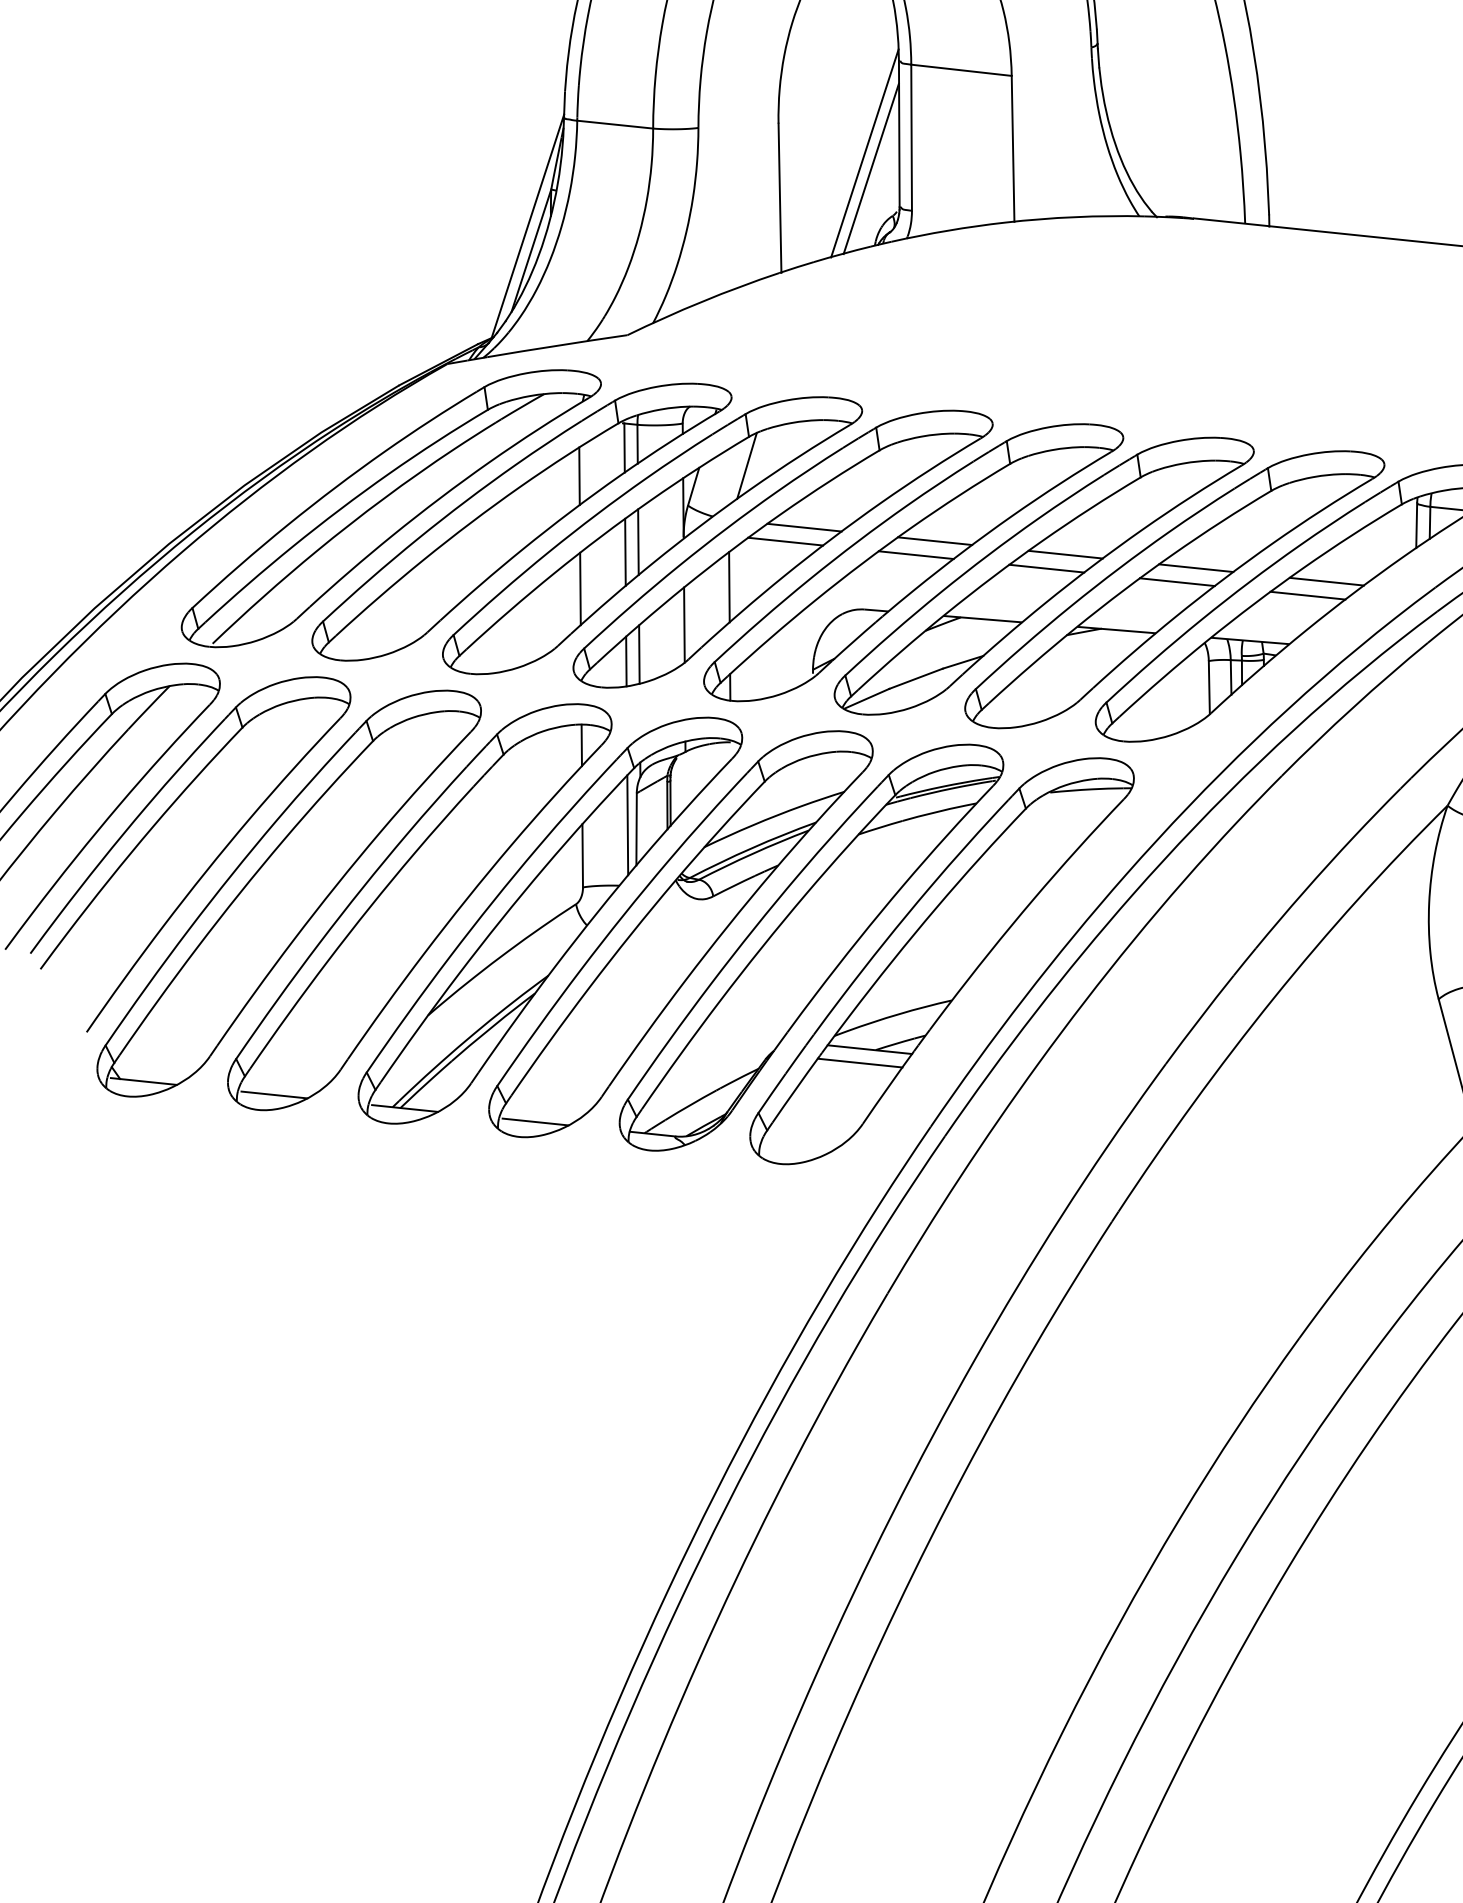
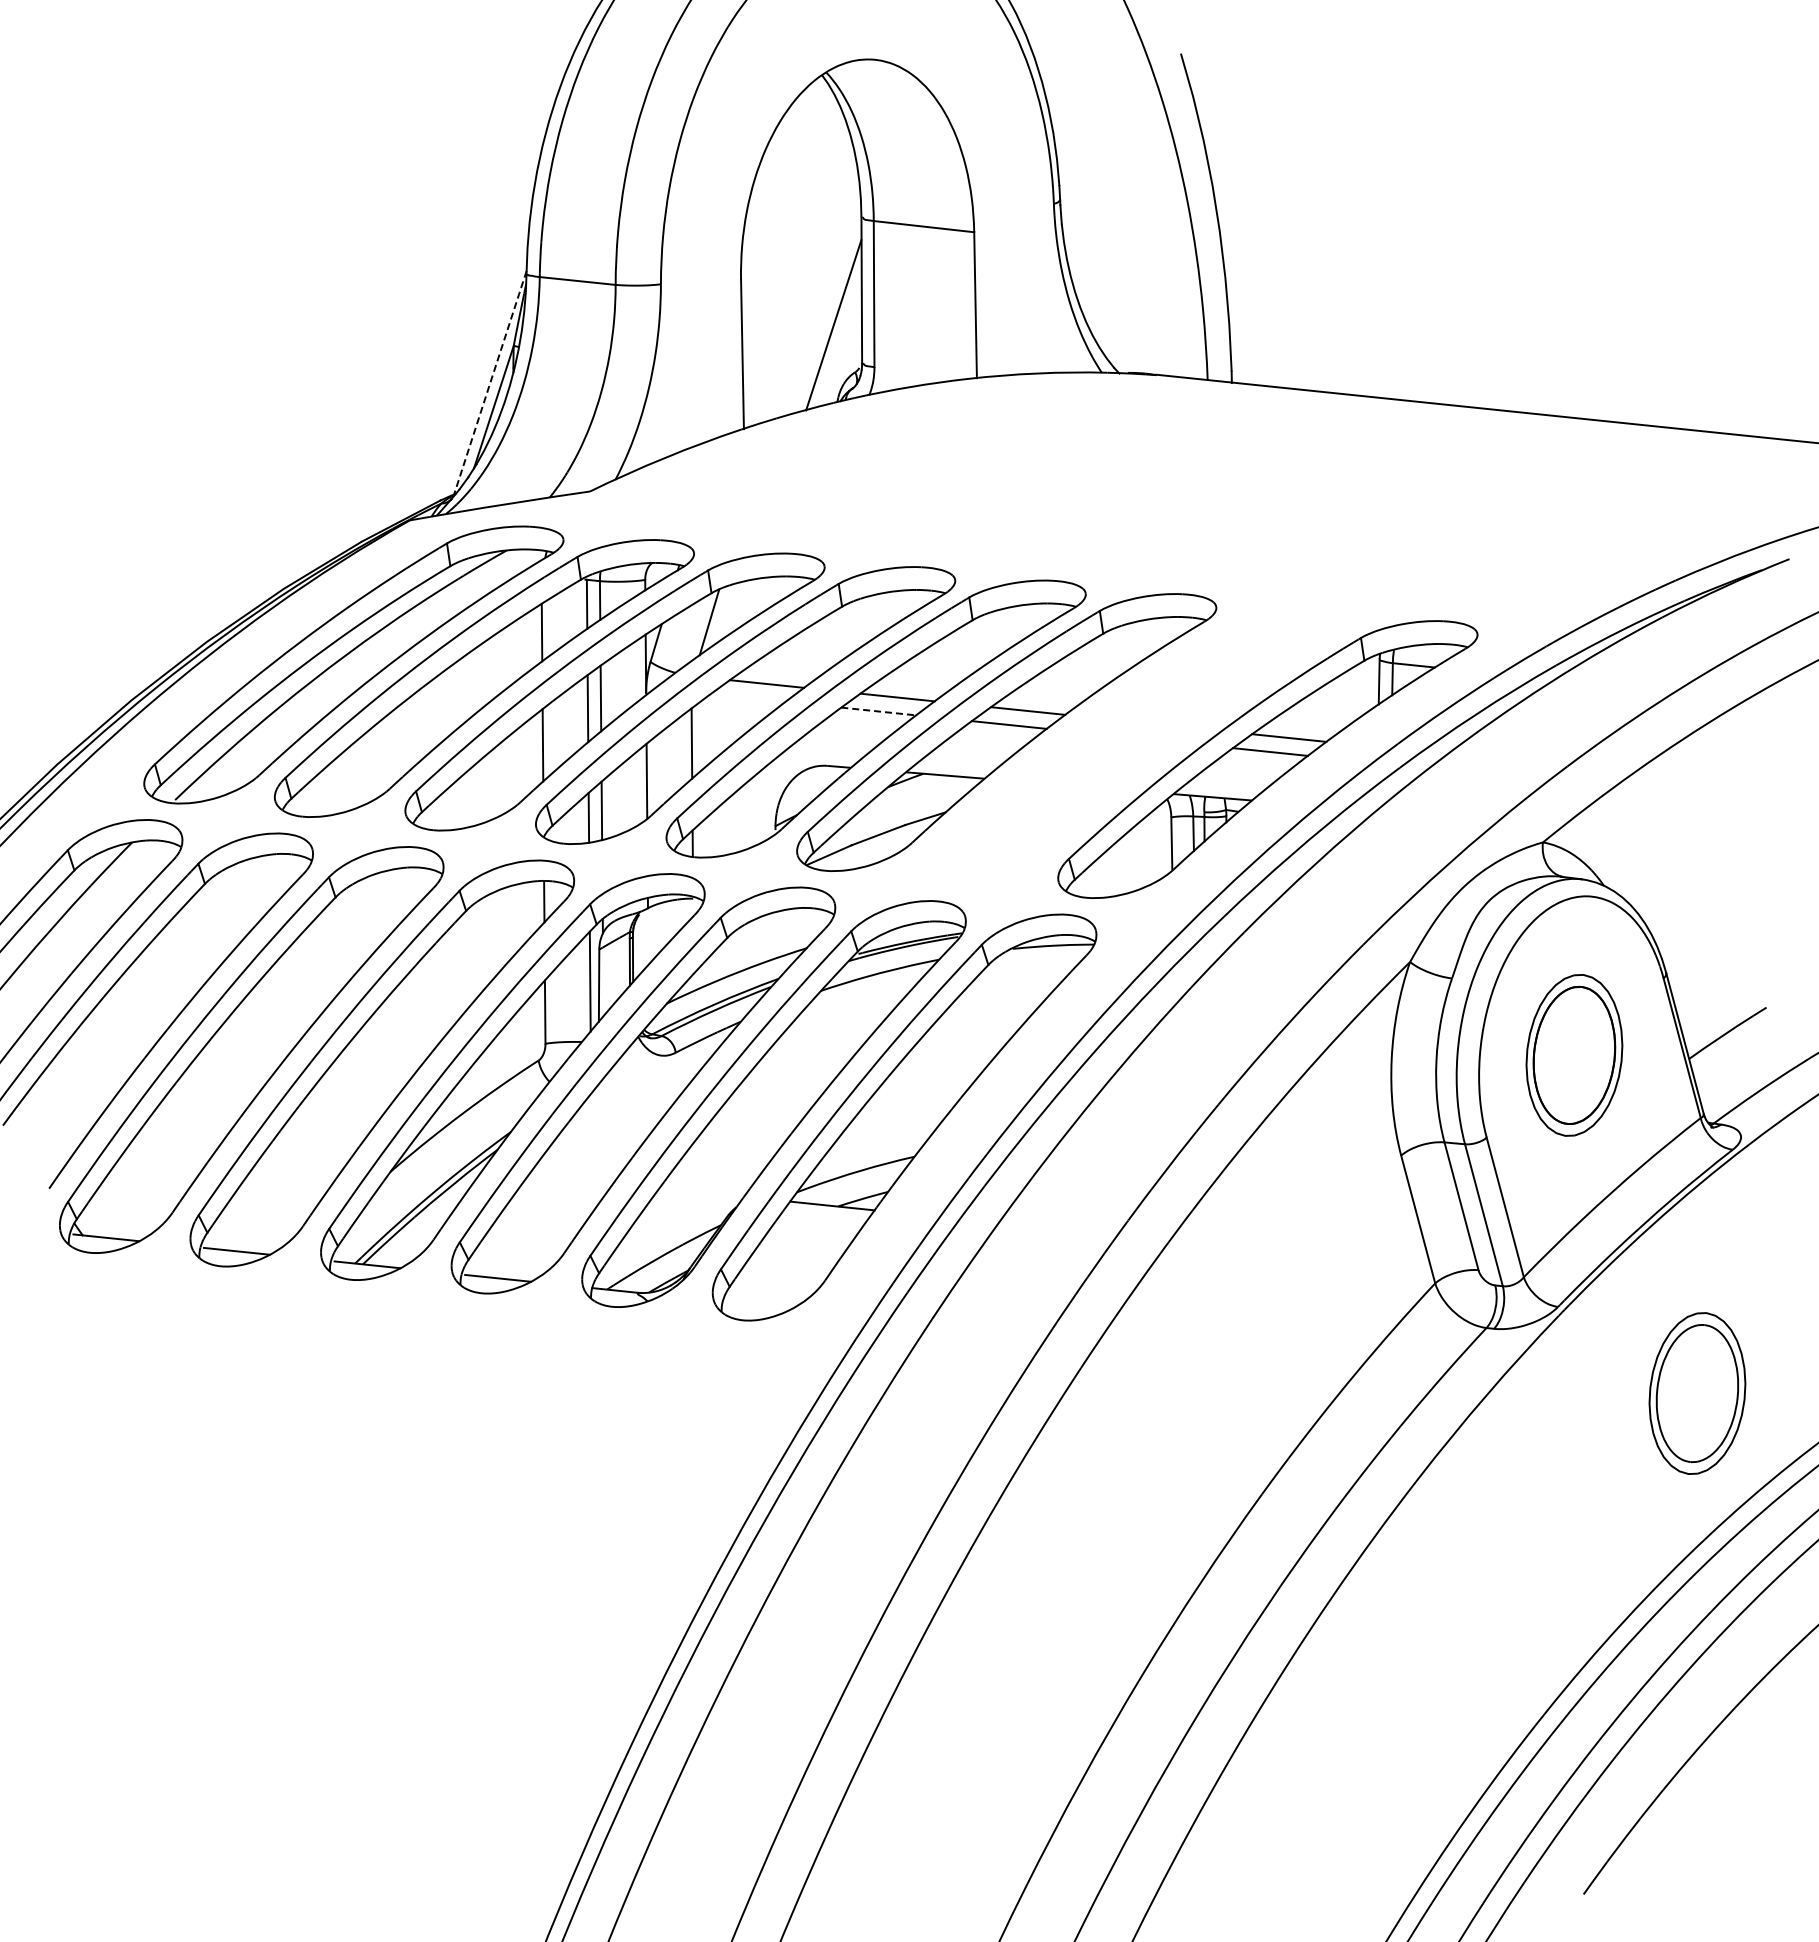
line: (865, 153) -> (827, 309), removed
line: (528, 227) -> (490, 383), solid -> dashed
line: (785, 541) -> (747, 697), removed
line: (916, 555) -> (878, 711), solid -> dashed
part: (1174, 589) -> (1136, 745), removed
line: (860, 1063) -> (822, 1219), removed

